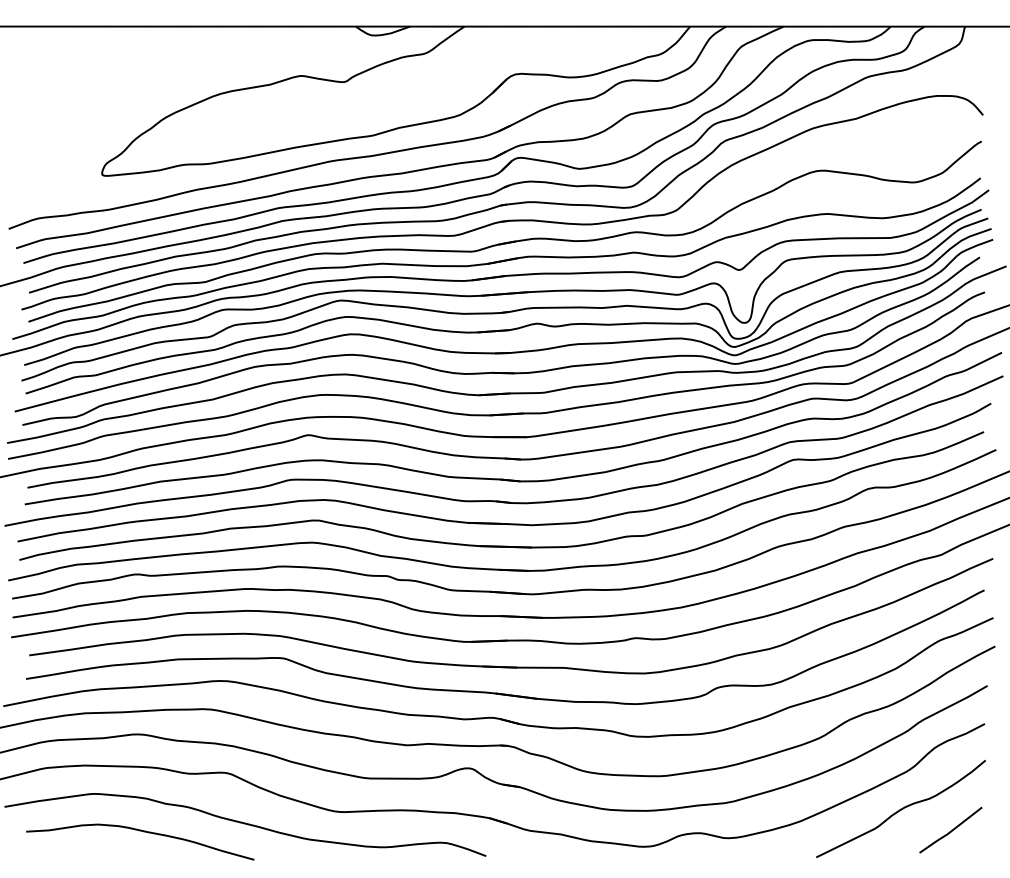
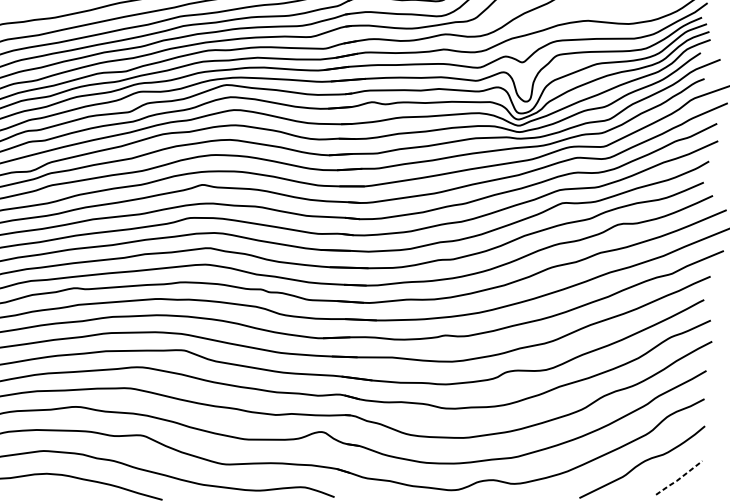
line: (950, 831) -> (678, 478), solid -> dashed

